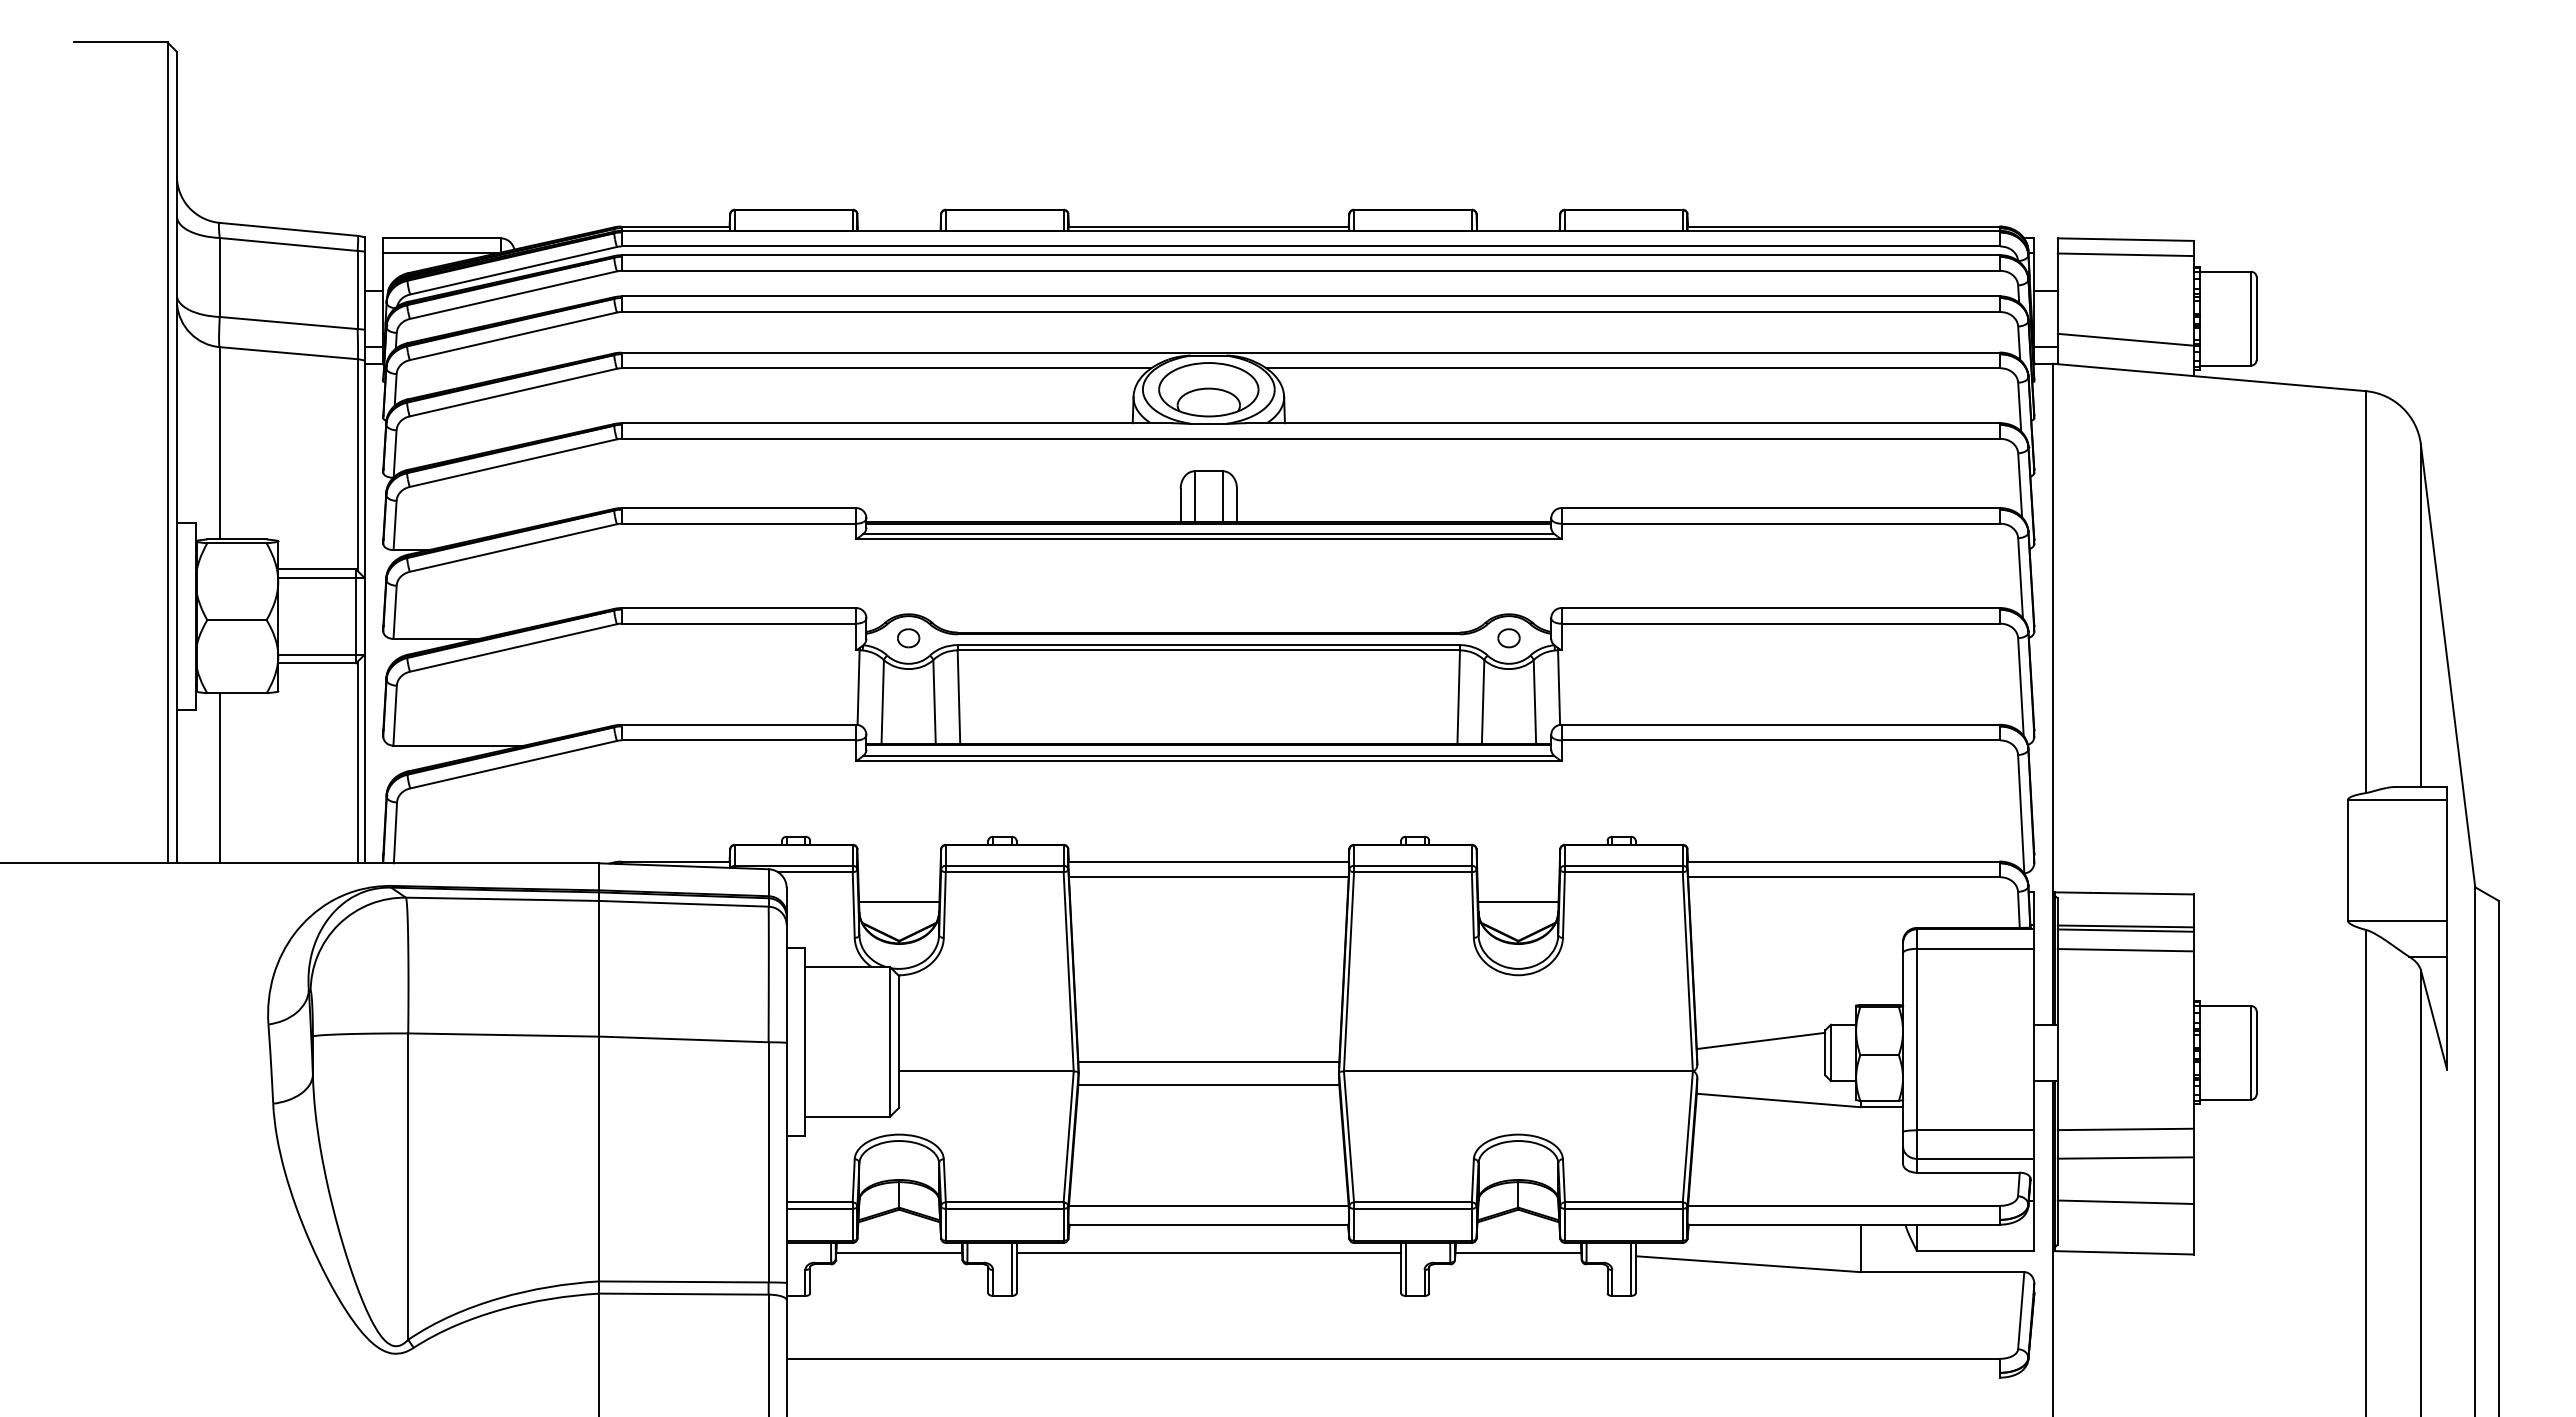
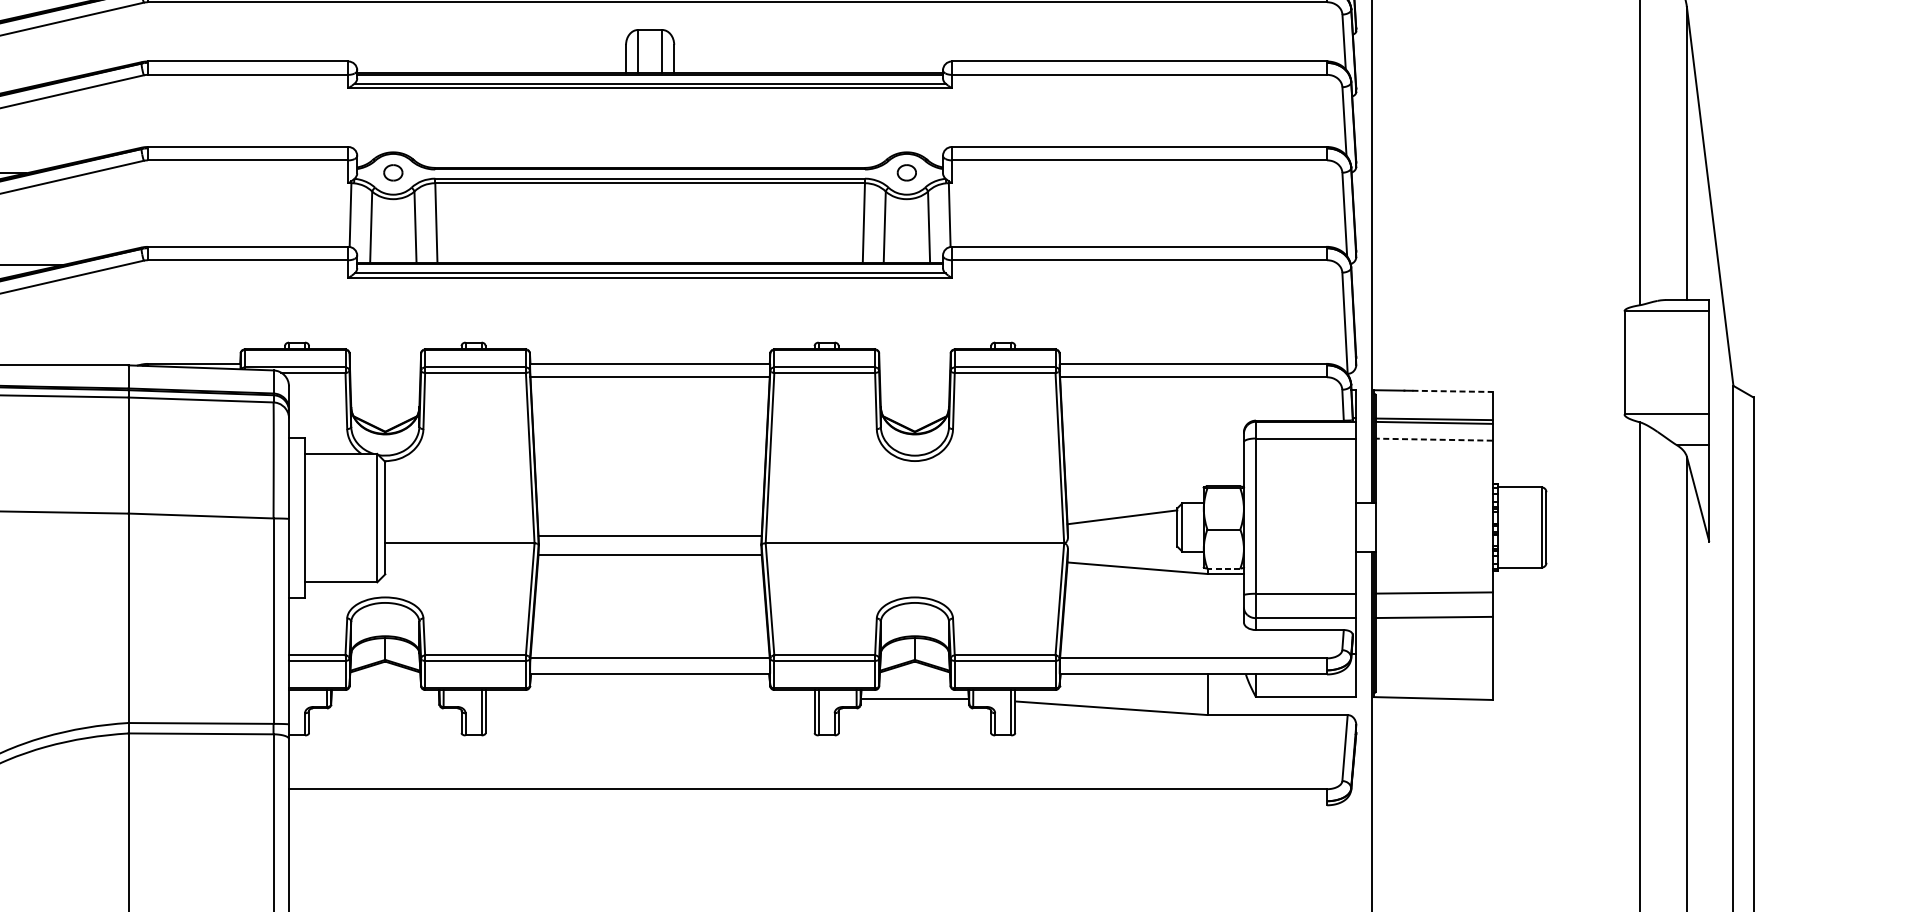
line: (2146, 893) -> (1452, 391), solid -> dashed
line: (899, 902) -> (385, 398), removed
line: (1518, 902) -> (915, 398), removed
line: (2125, 950) -> (1434, 439), solid -> dashed
line: (1879, 1100) -> (1223, 568), solid -> dashed
line: (2125, 1202) -> (1434, 655), removed
line: (899, 1253) -> (385, 699), removed
line: (1208, 1253) -> (649, 699), removed

